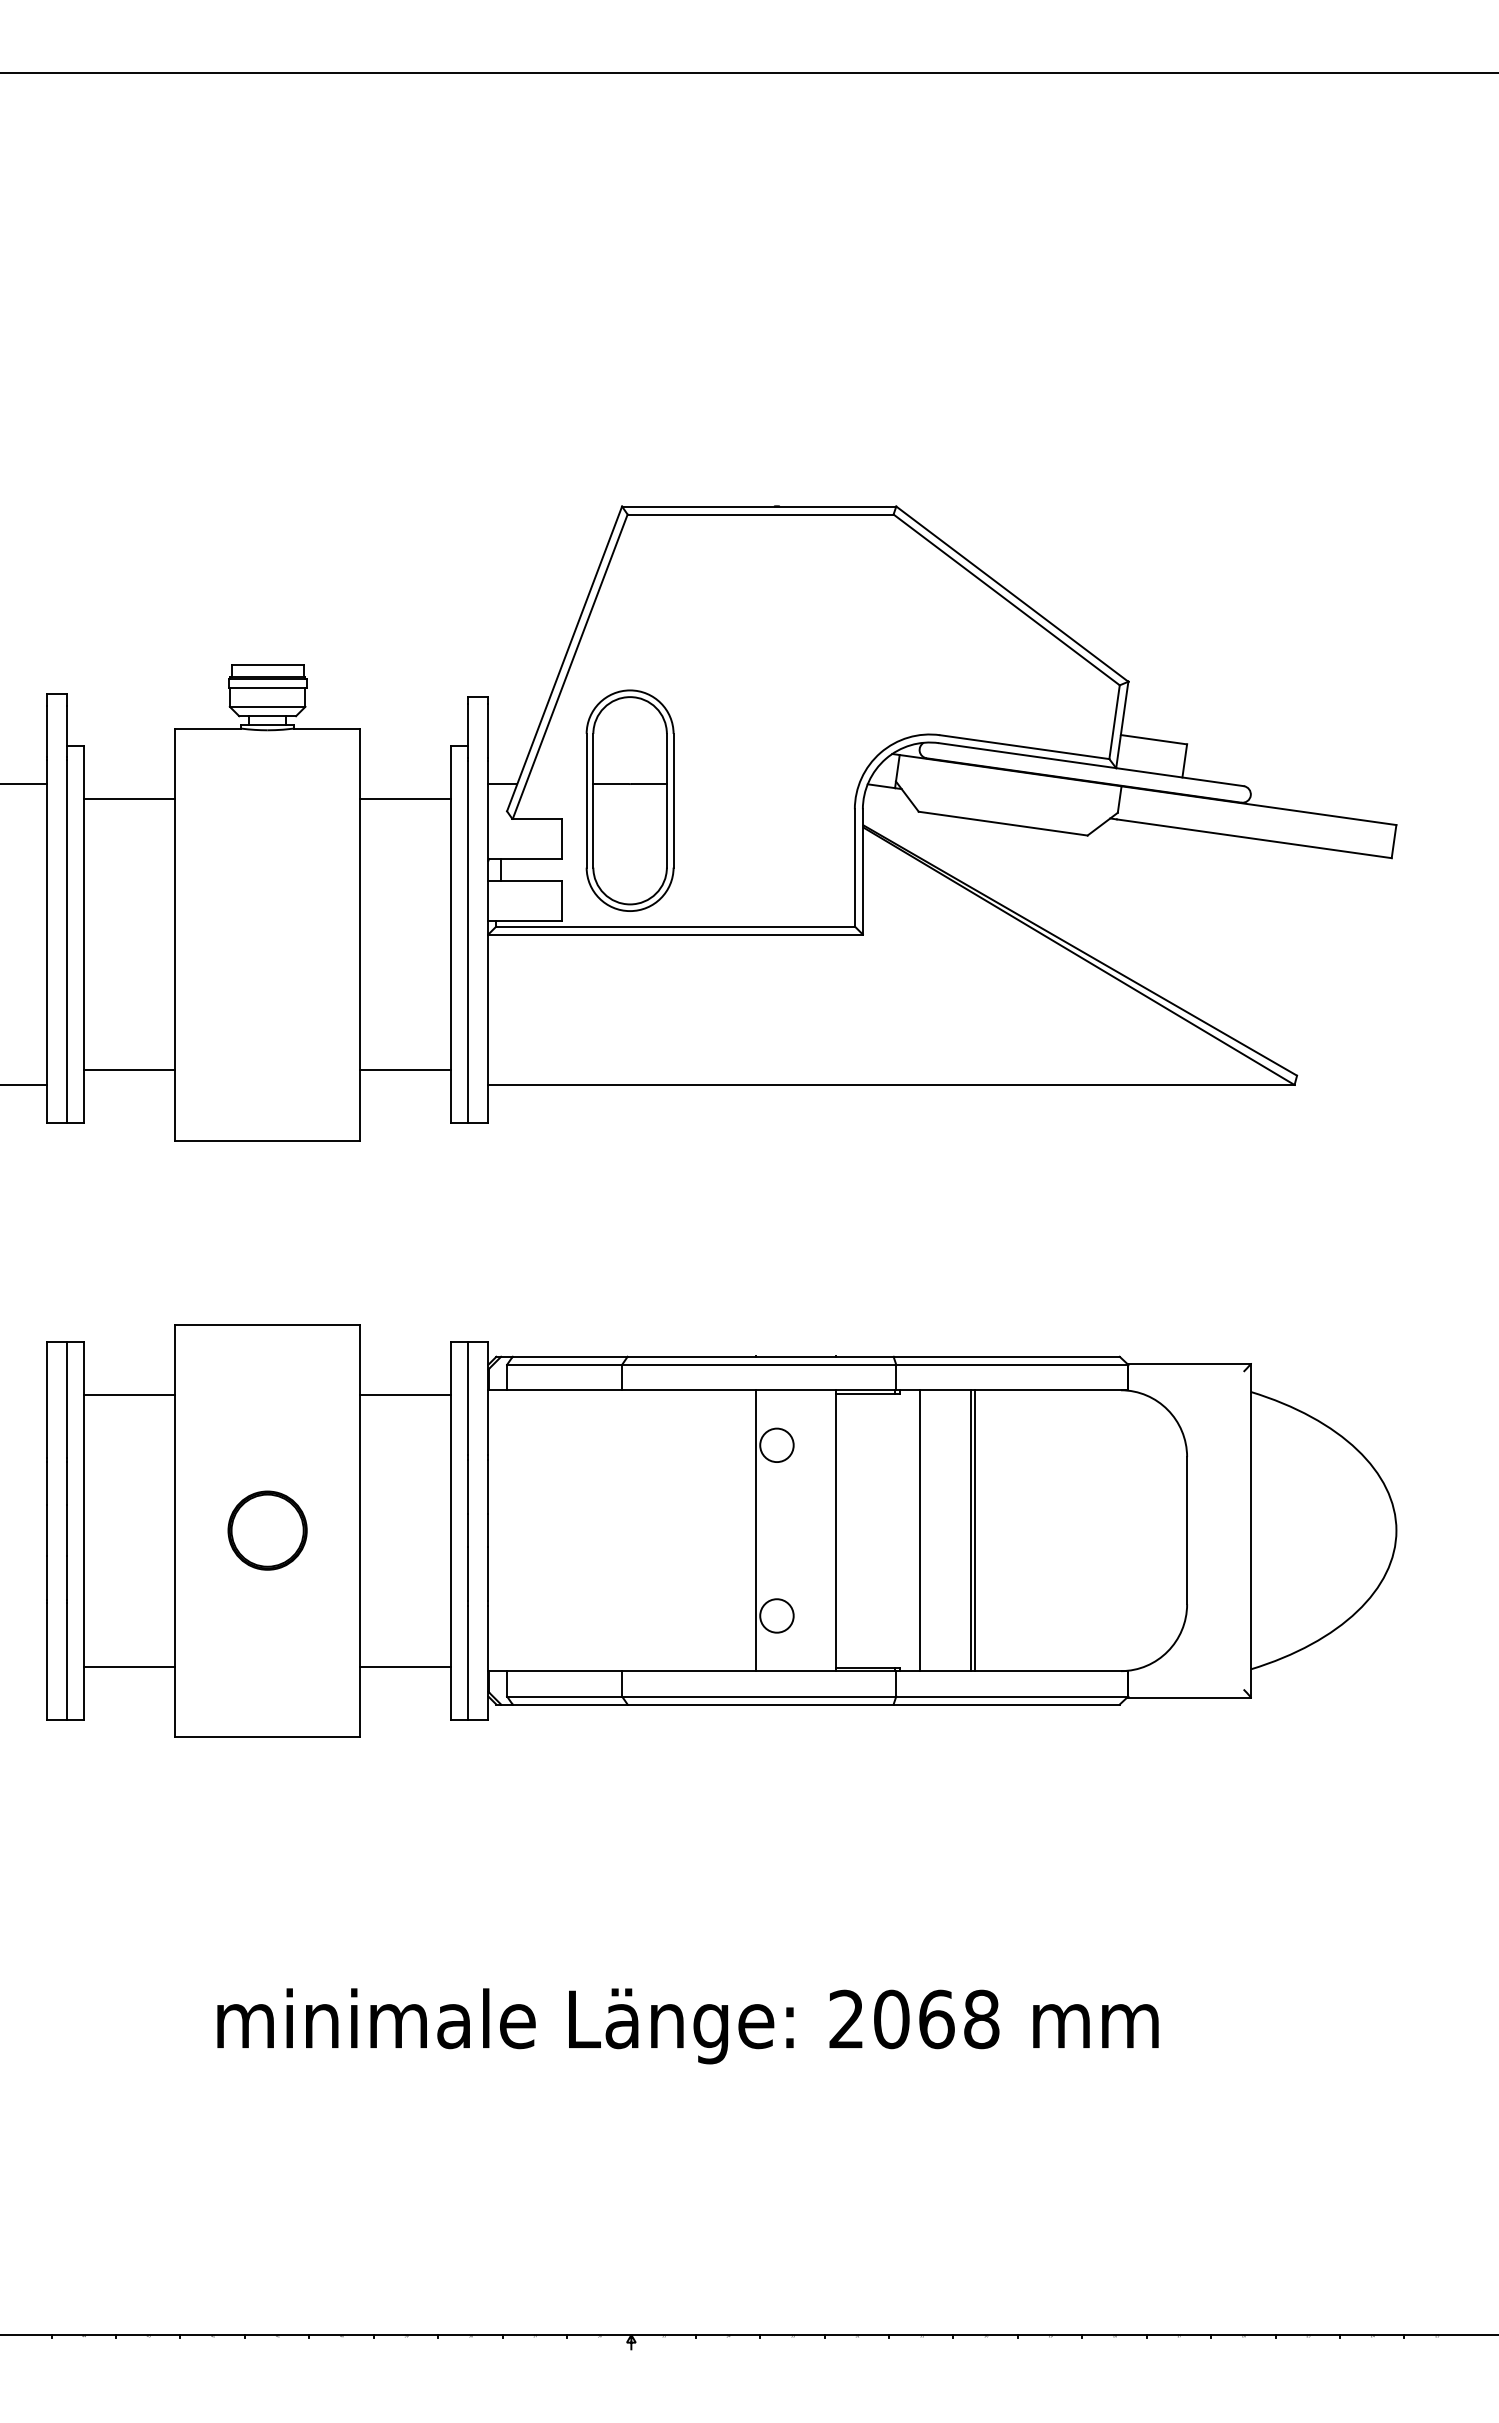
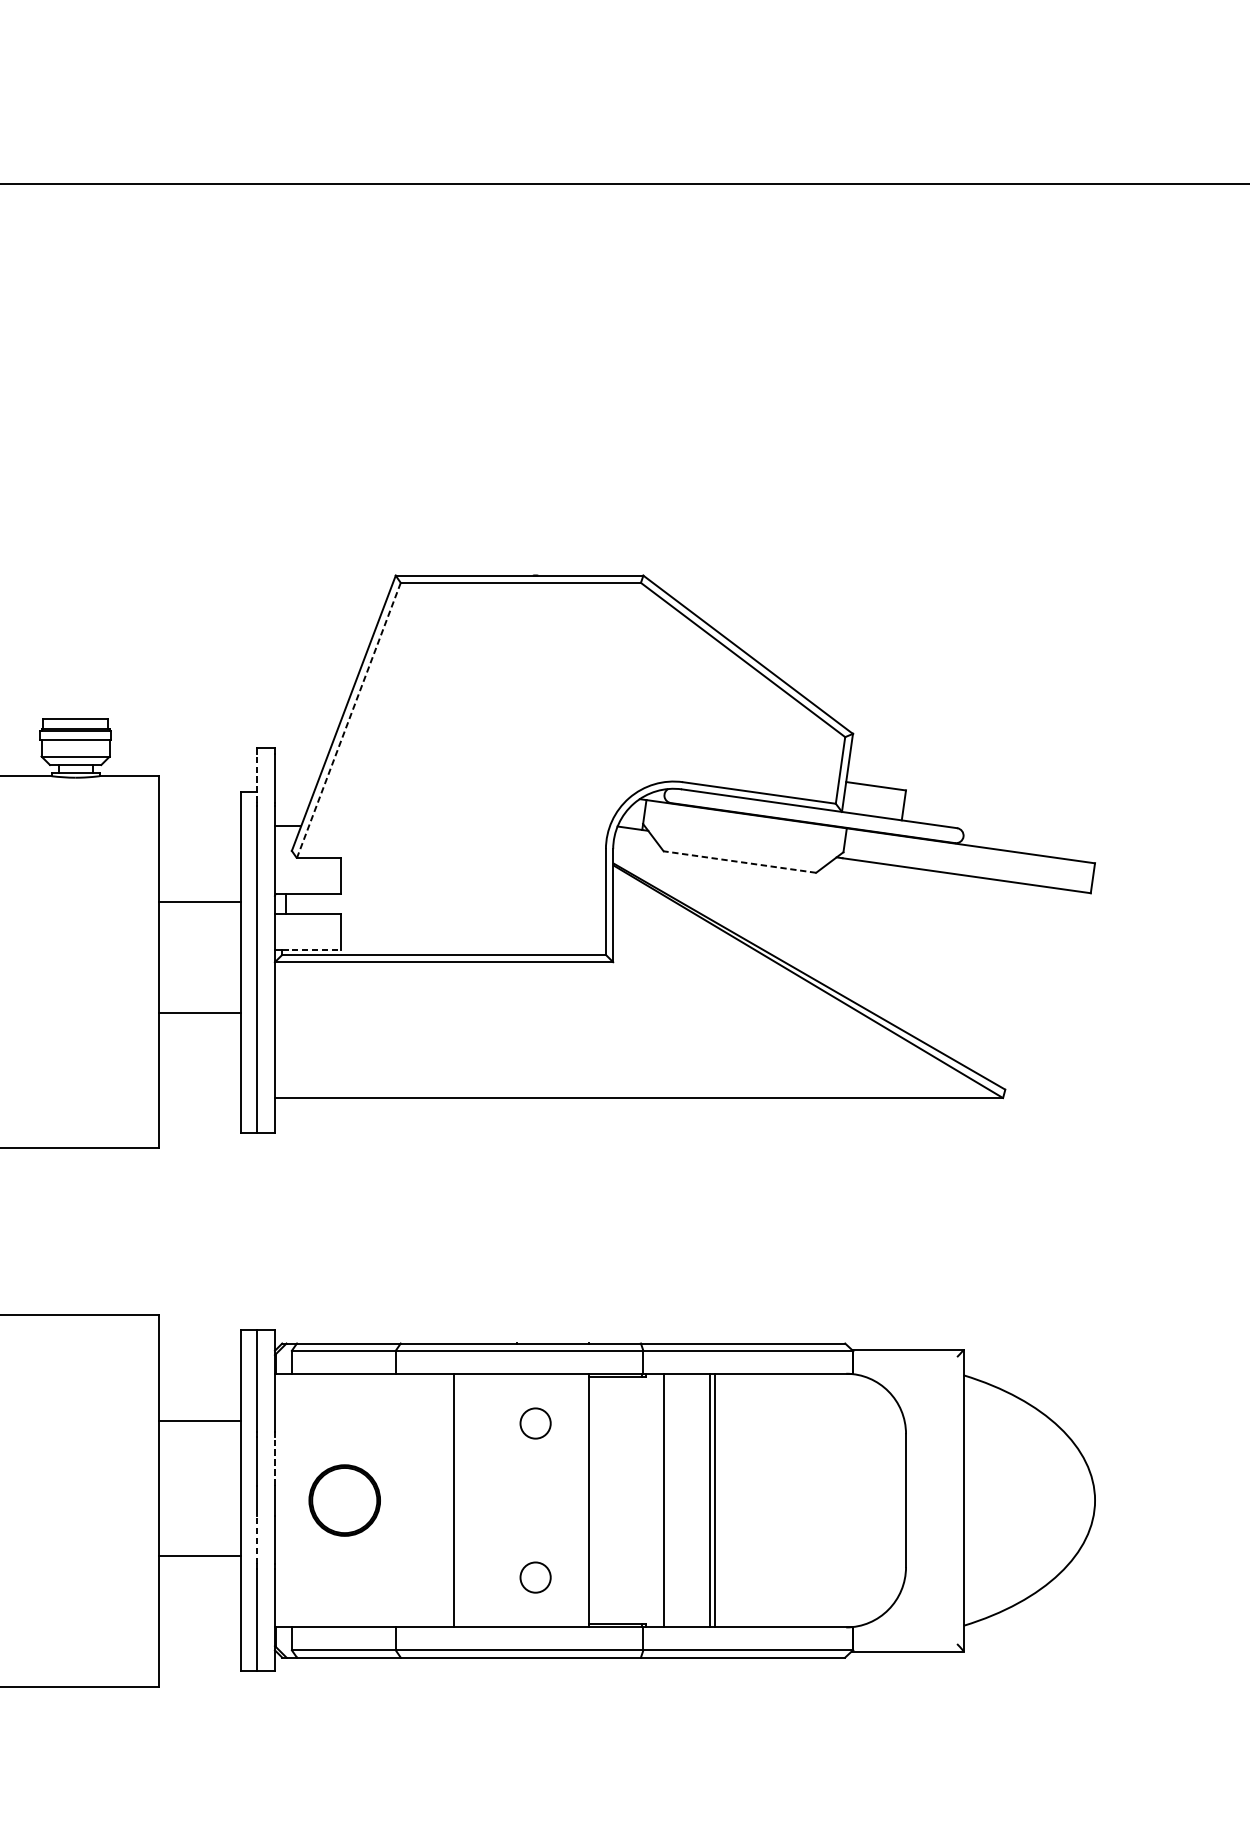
line: (570, 666) -> (349, 720), solid -> dashed
line: (468, 730) -> (257, 777), solid -> dashed
line: (404, 798) -> (199, 901), moved
part: (629, 800) -> (402, 841), removed
line: (1002, 823) -> (739, 861), solid -> dashed
line: (529, 921) -> (312, 950), solid -> dashed
line: (404, 1070) -> (199, 1012), moved
line: (404, 1394) -> (199, 1420), moved
line: (488, 1487) -> (275, 1461), solid -> dashed
part: (267, 1530) -> (344, 1500), moved
line: (755, 1530) -> (453, 1500), moved
line: (468, 1574) -> (257, 1540), solid -> dashed
line: (404, 1666) -> (199, 1556), moved

